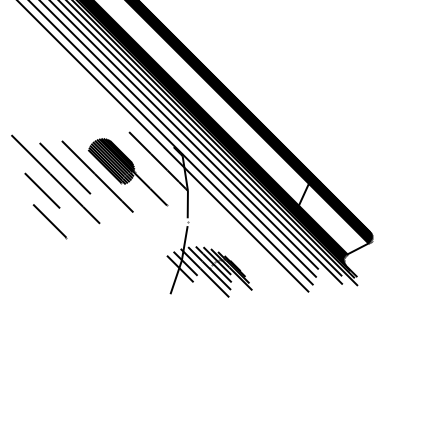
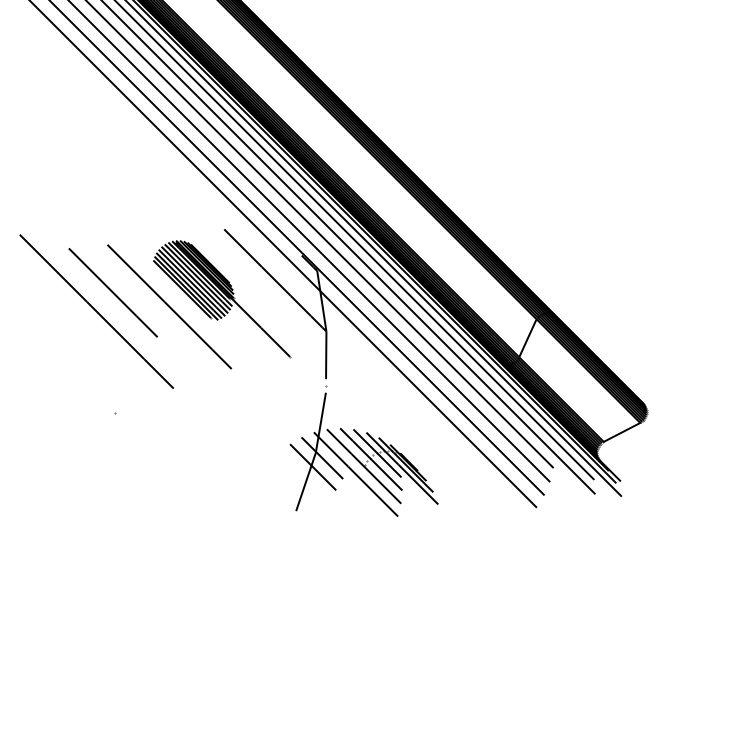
line: (42, 190) -> (73, 330), removed
line: (49, 220) -> (85, 383), removed

